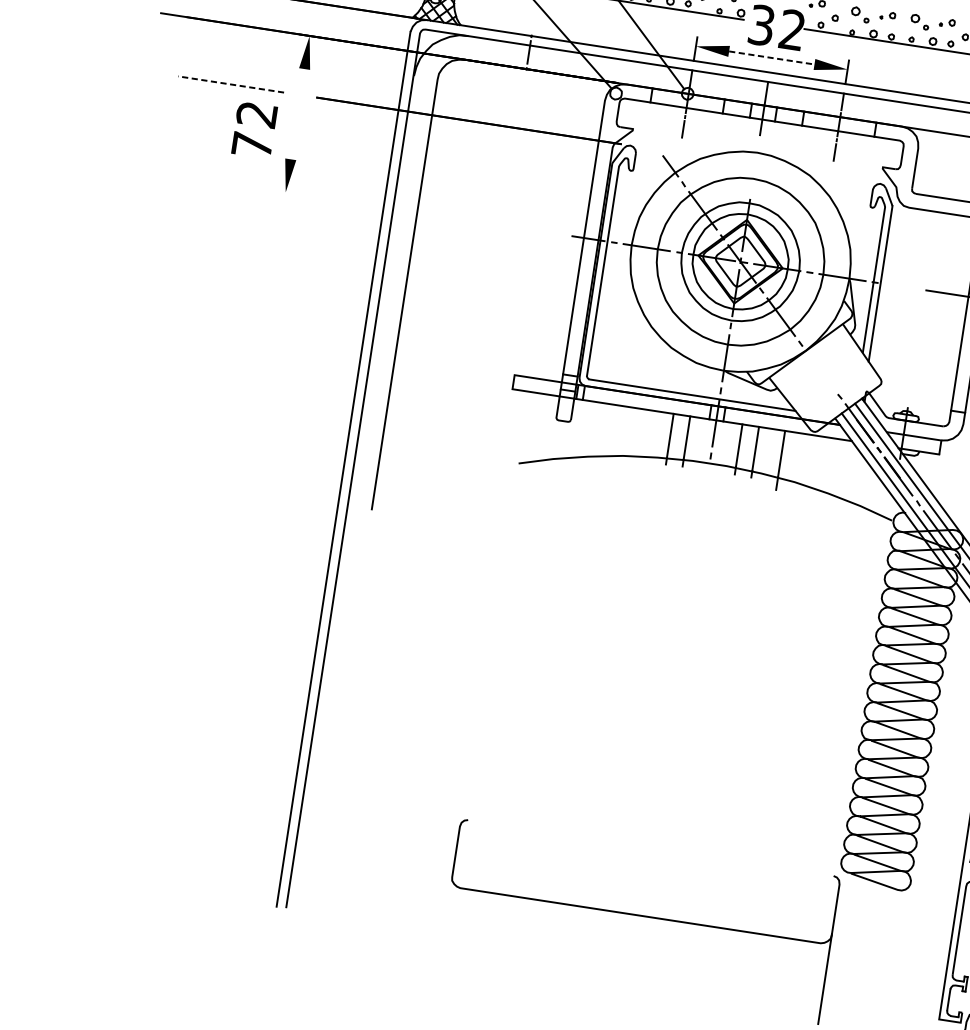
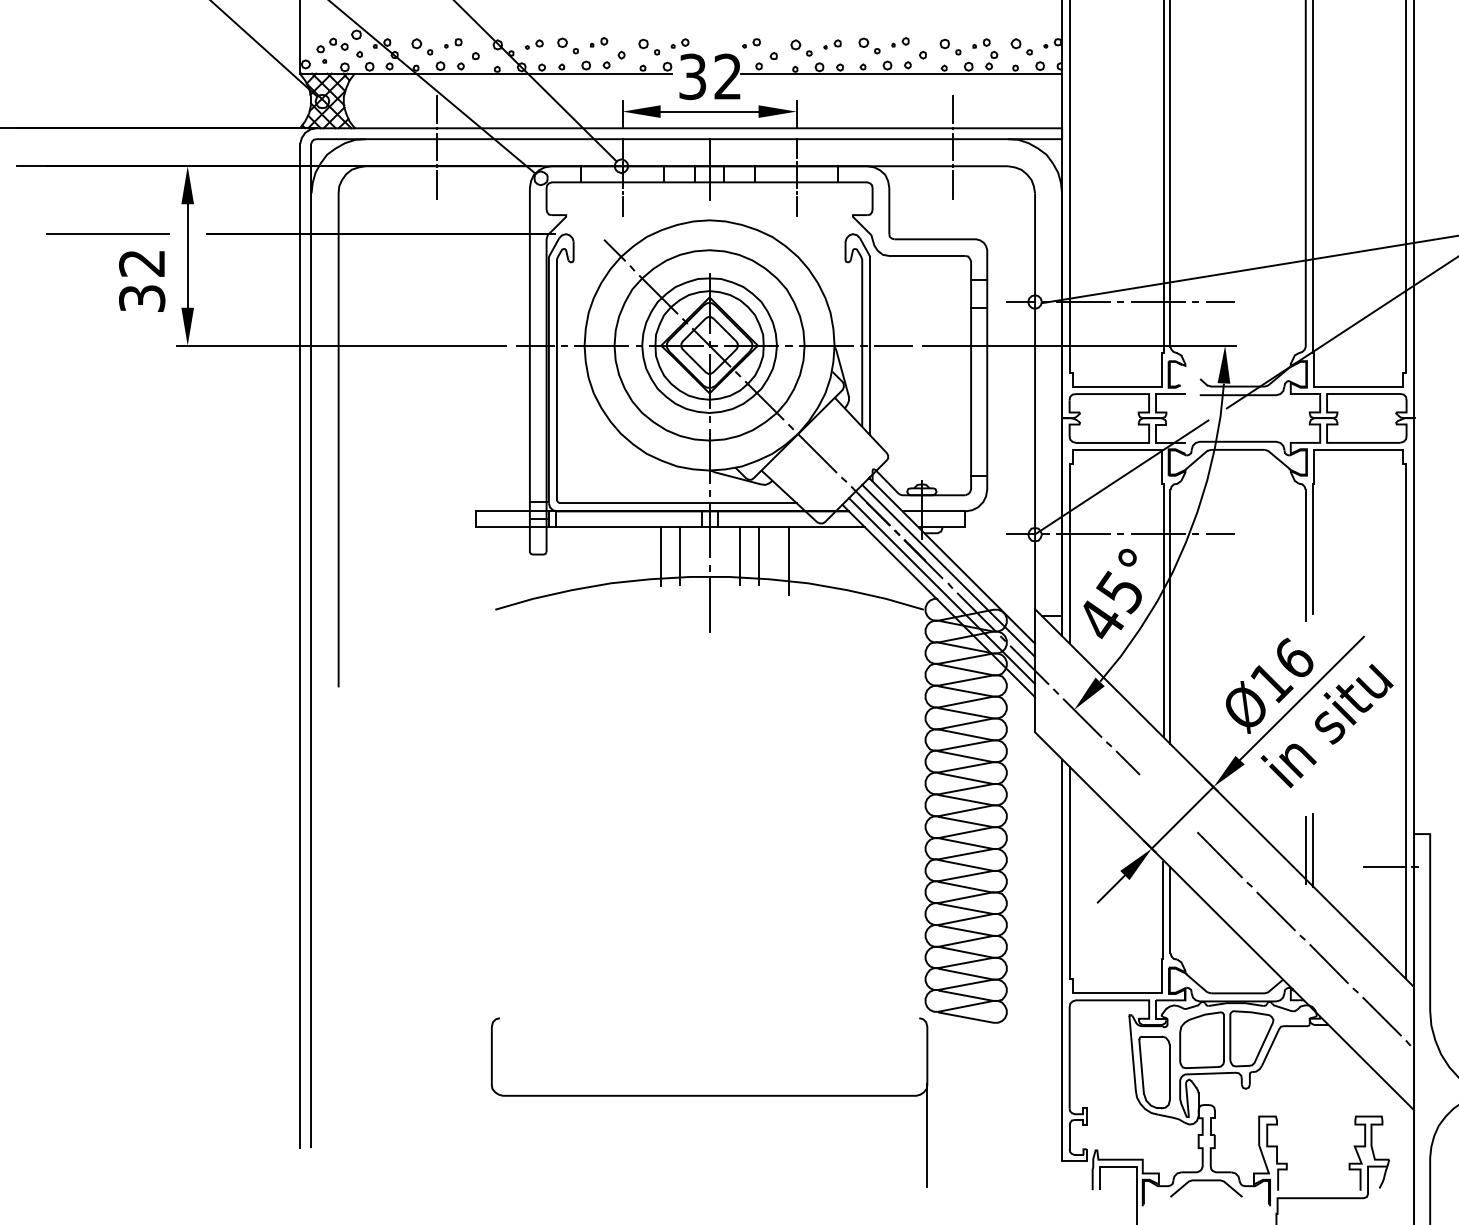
line: (534, 18) -> (436, 108), added
line: (771, 57) -> (709, 111), dashed -> solid
line: (230, 84) -> (107, 234), dashed -> solid
line: (523, 85) -> (436, 185), added
line: (297, 113) -> (187, 255), added
text: (252, 145) -> (142, 298), 72 -> 32
line: (418, 212) -> (340, 345), added
line: (900, 286) -> (892, 345), added
line: (820, 370) -> (817, 453), added
line: (705, 488) -> (709, 605), added

